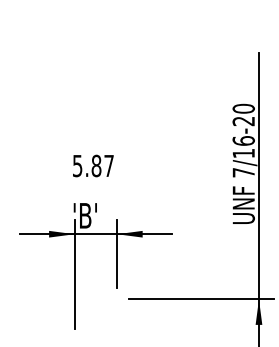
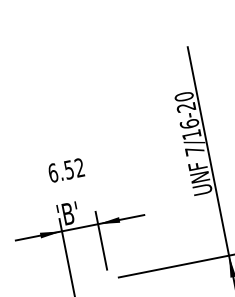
text: (92, 165) -> (65, 170), 5.87 -> 6.52

